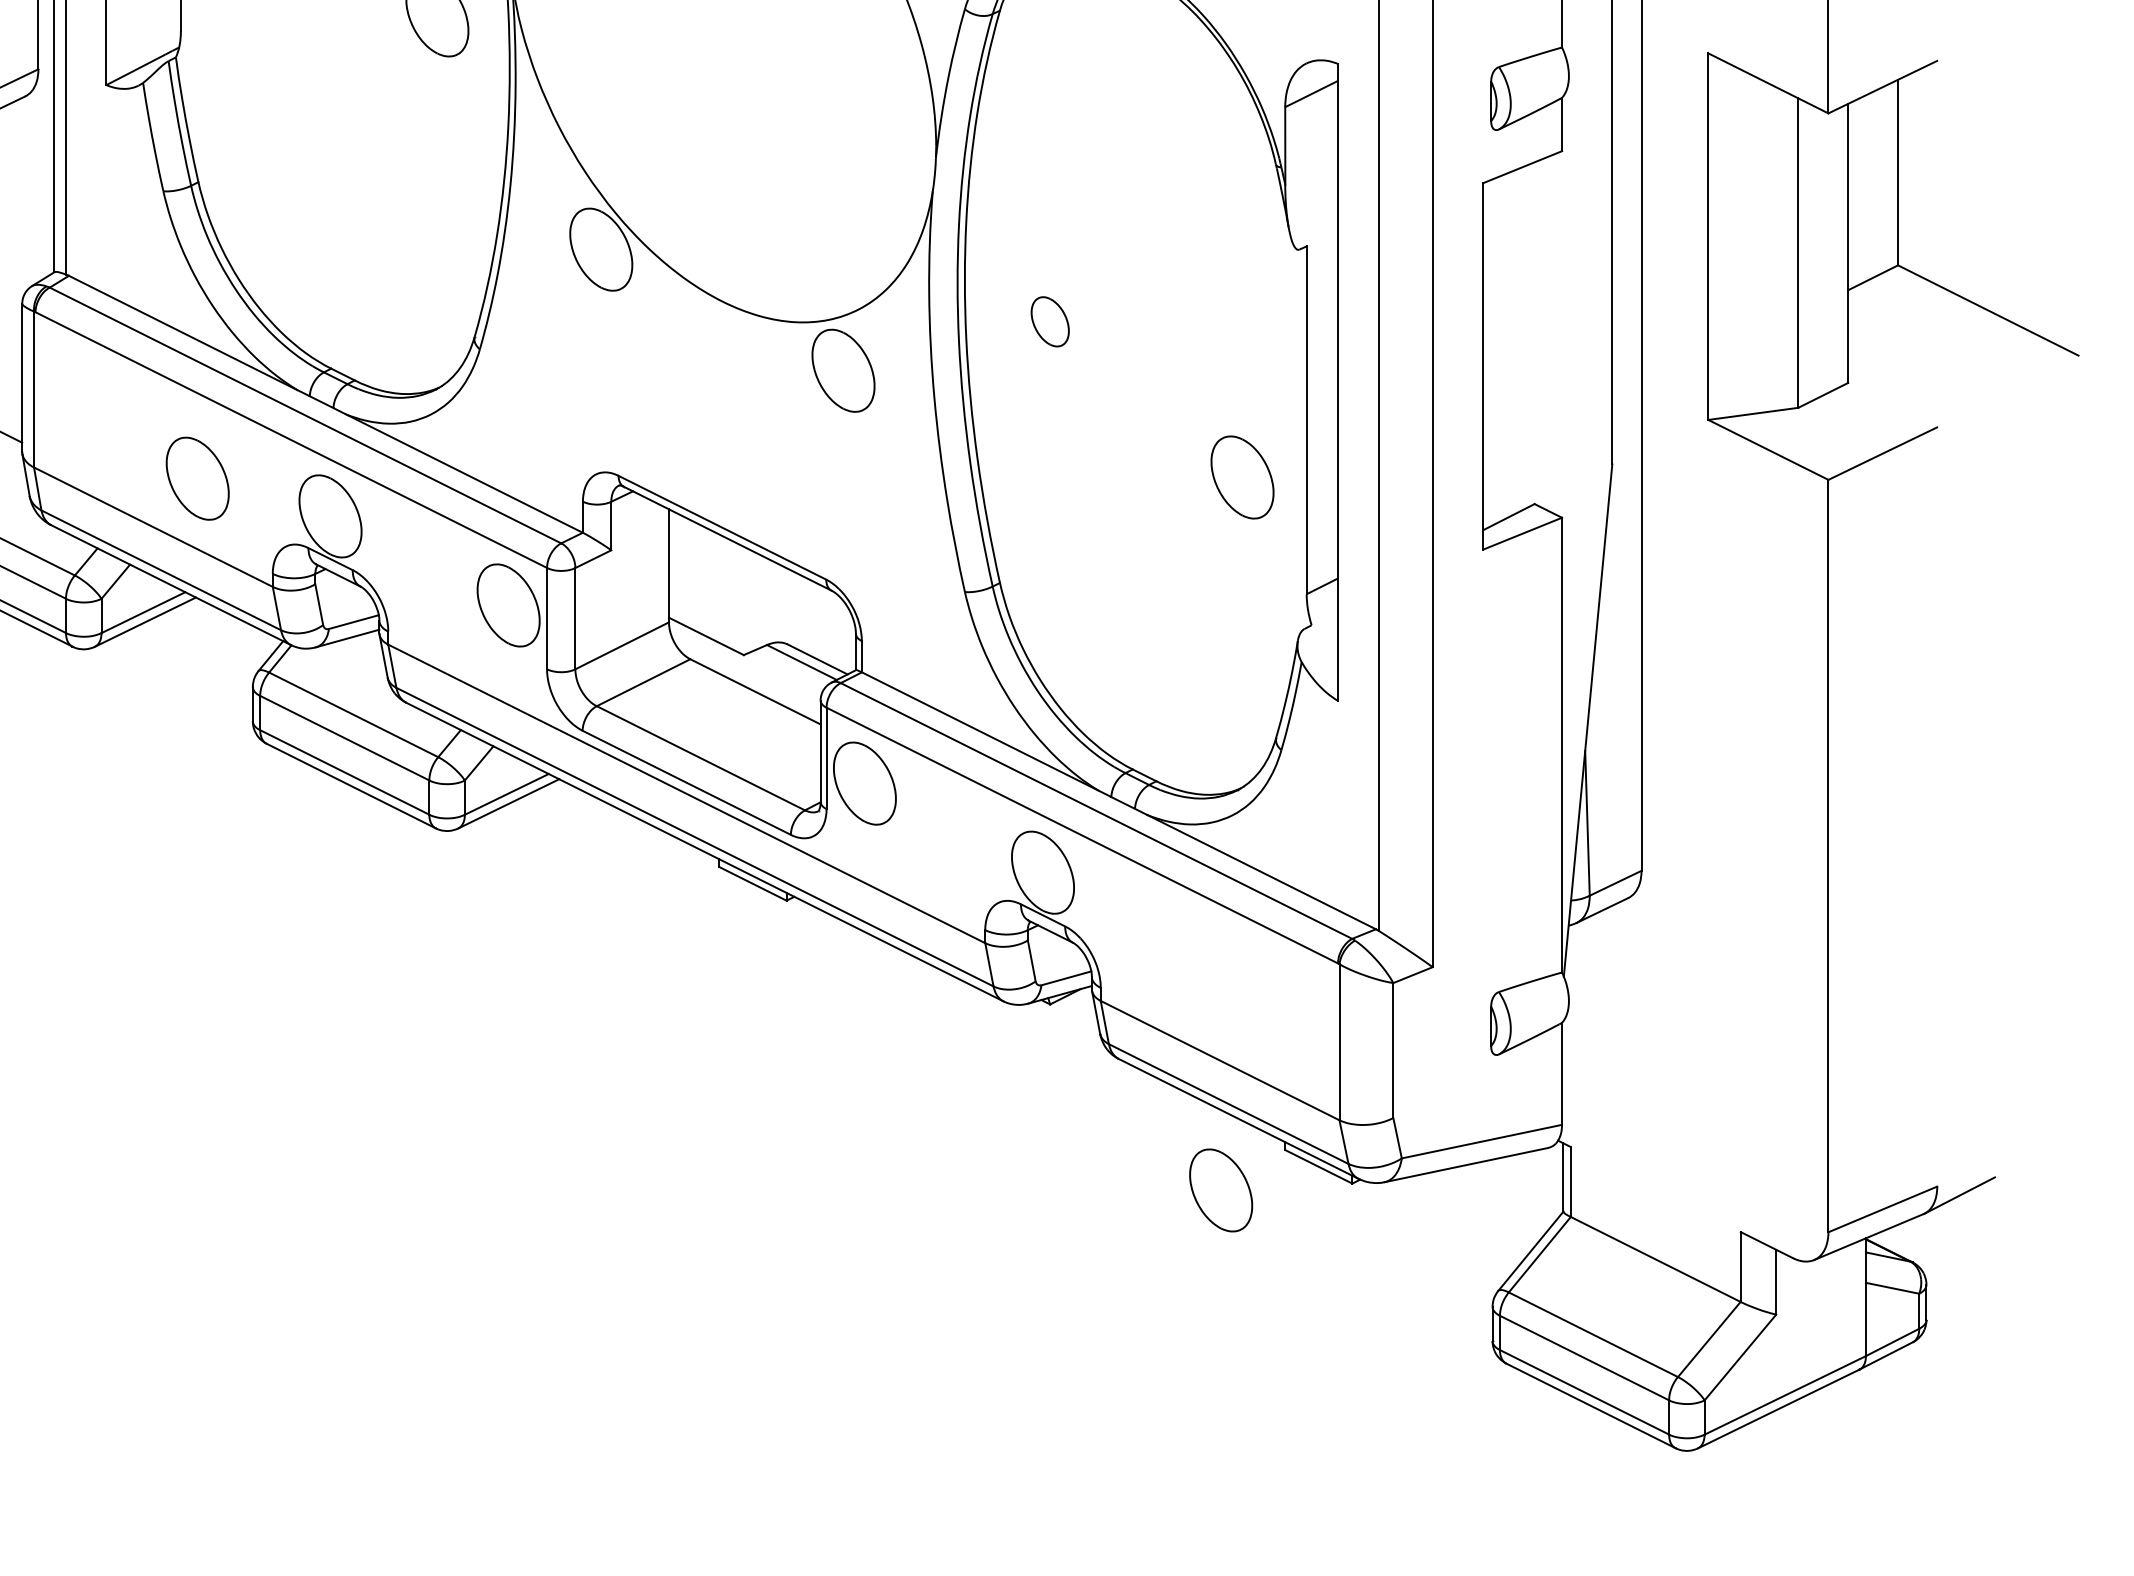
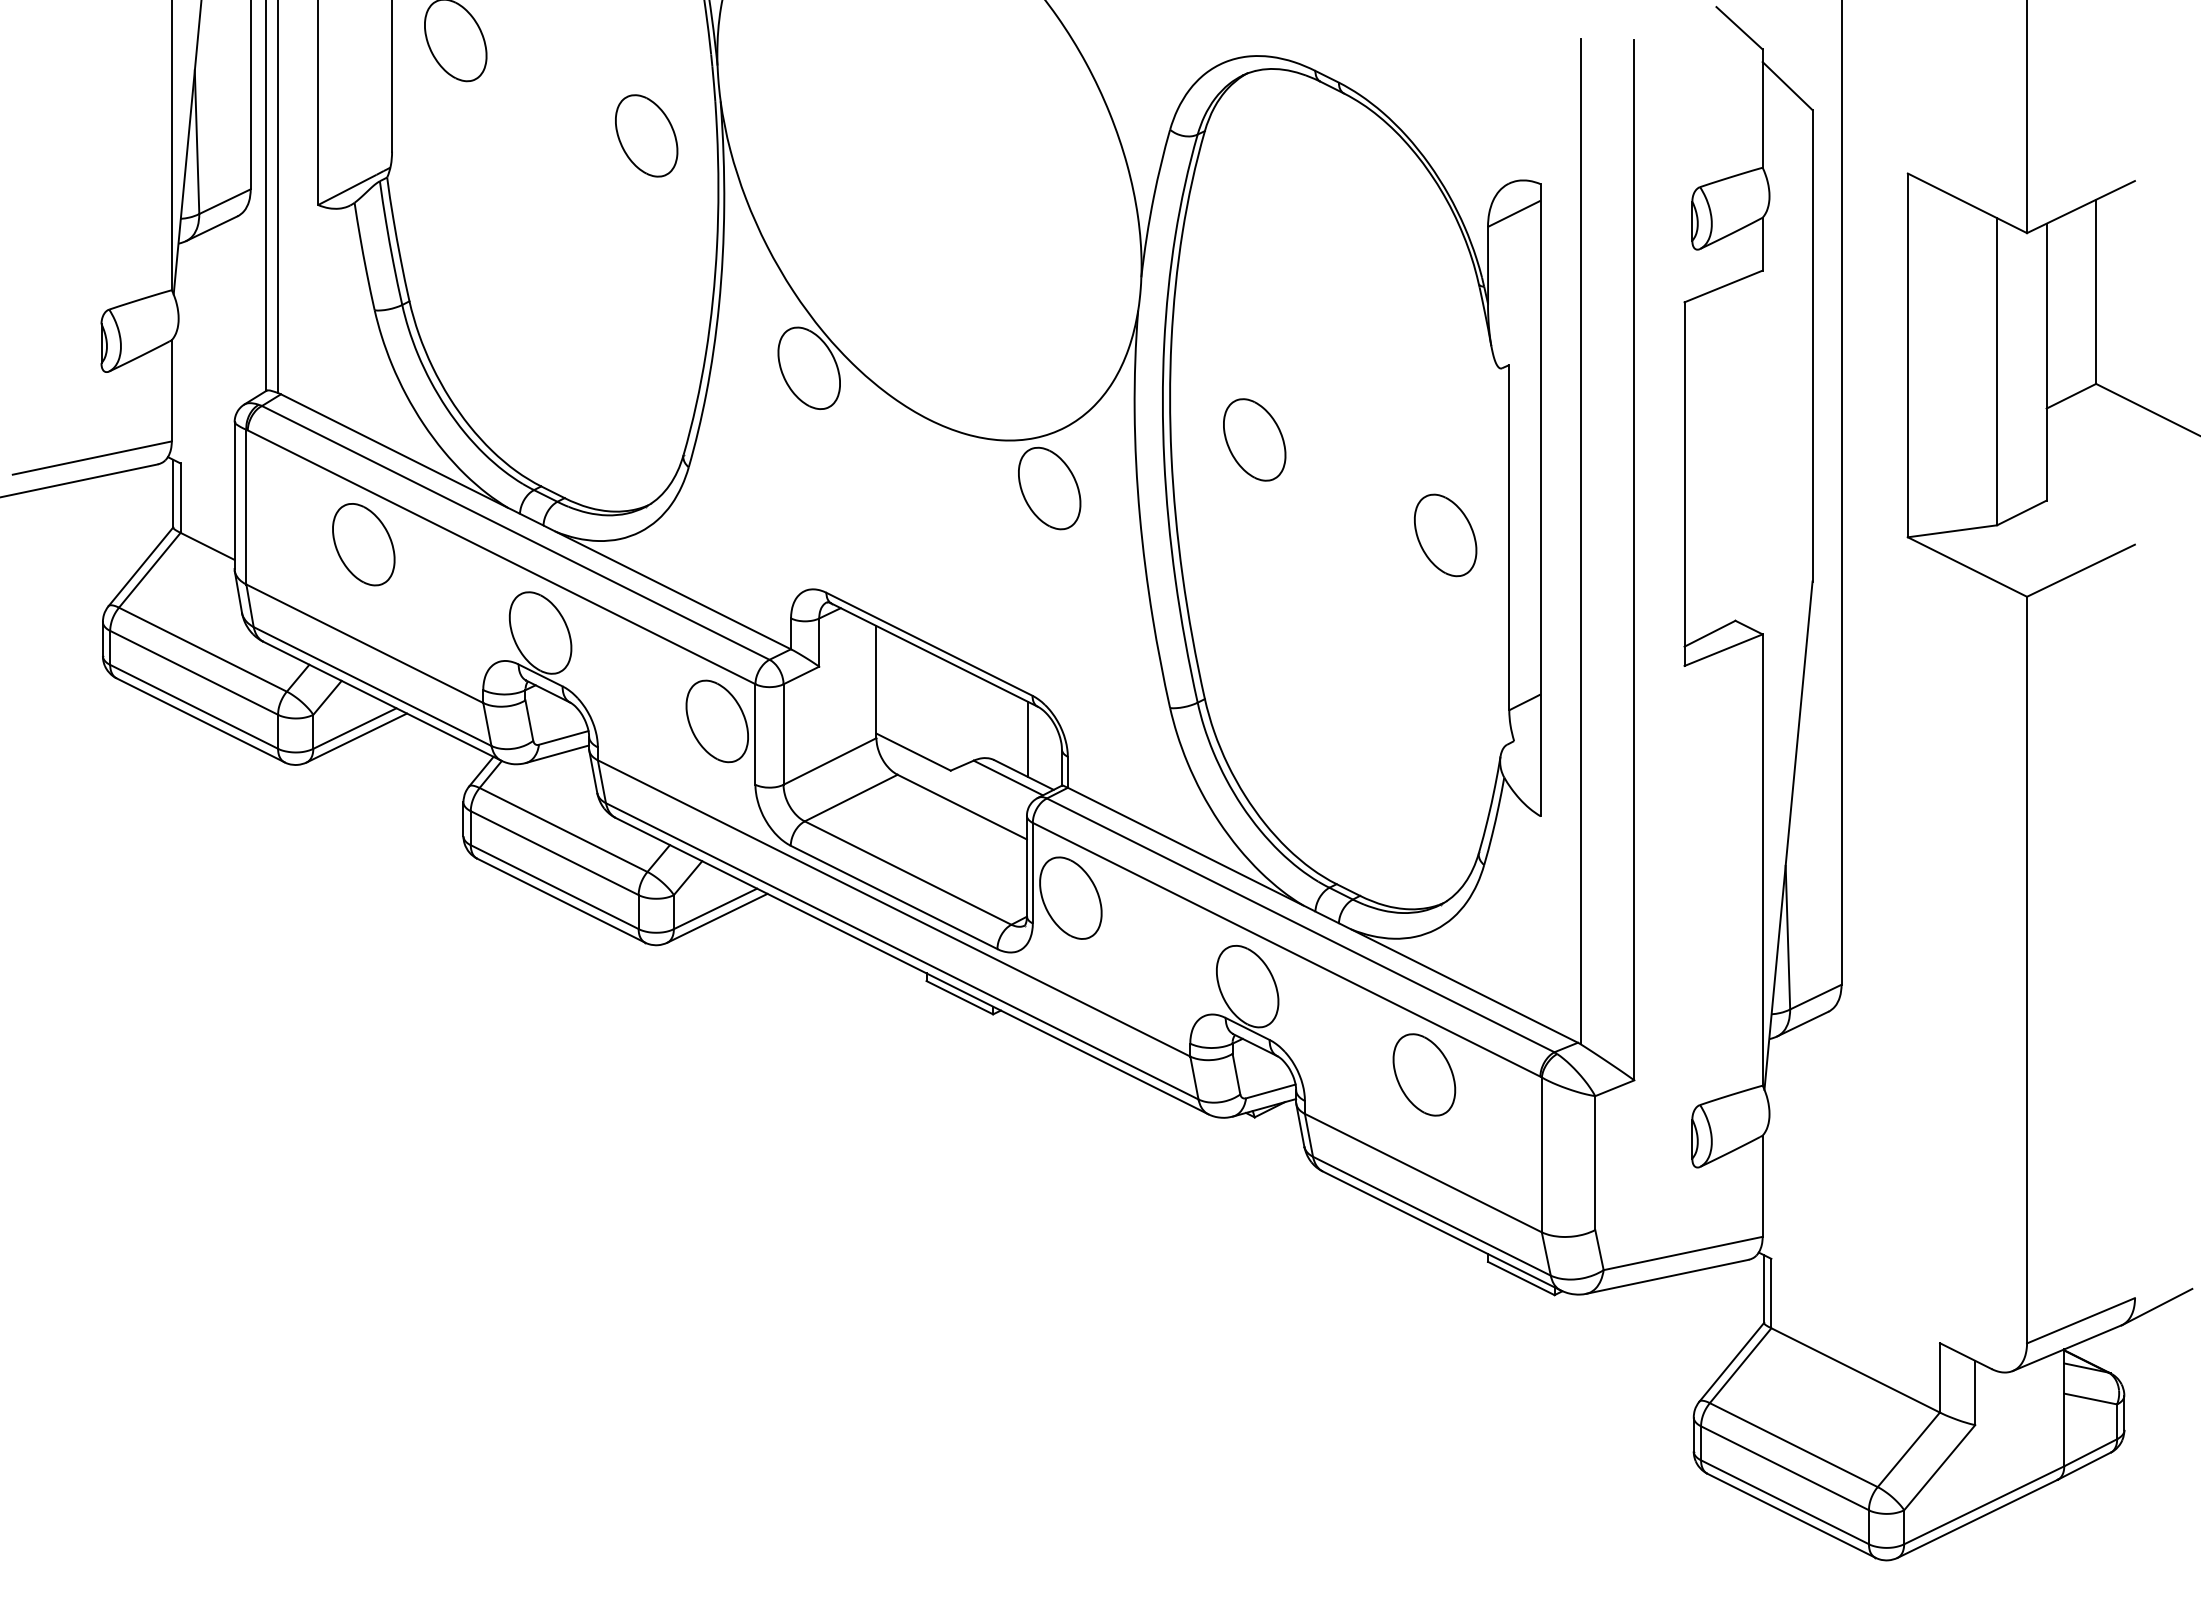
part: (1049, 321) -> (1254, 439), size x1.67
part: (1242, 477) -> (1445, 535), moved
part: (197, 478) -> (363, 544), moved
line: (822, 623) -> (1028, 739), added
part: (1221, 1190) -> (1424, 1074), moved

